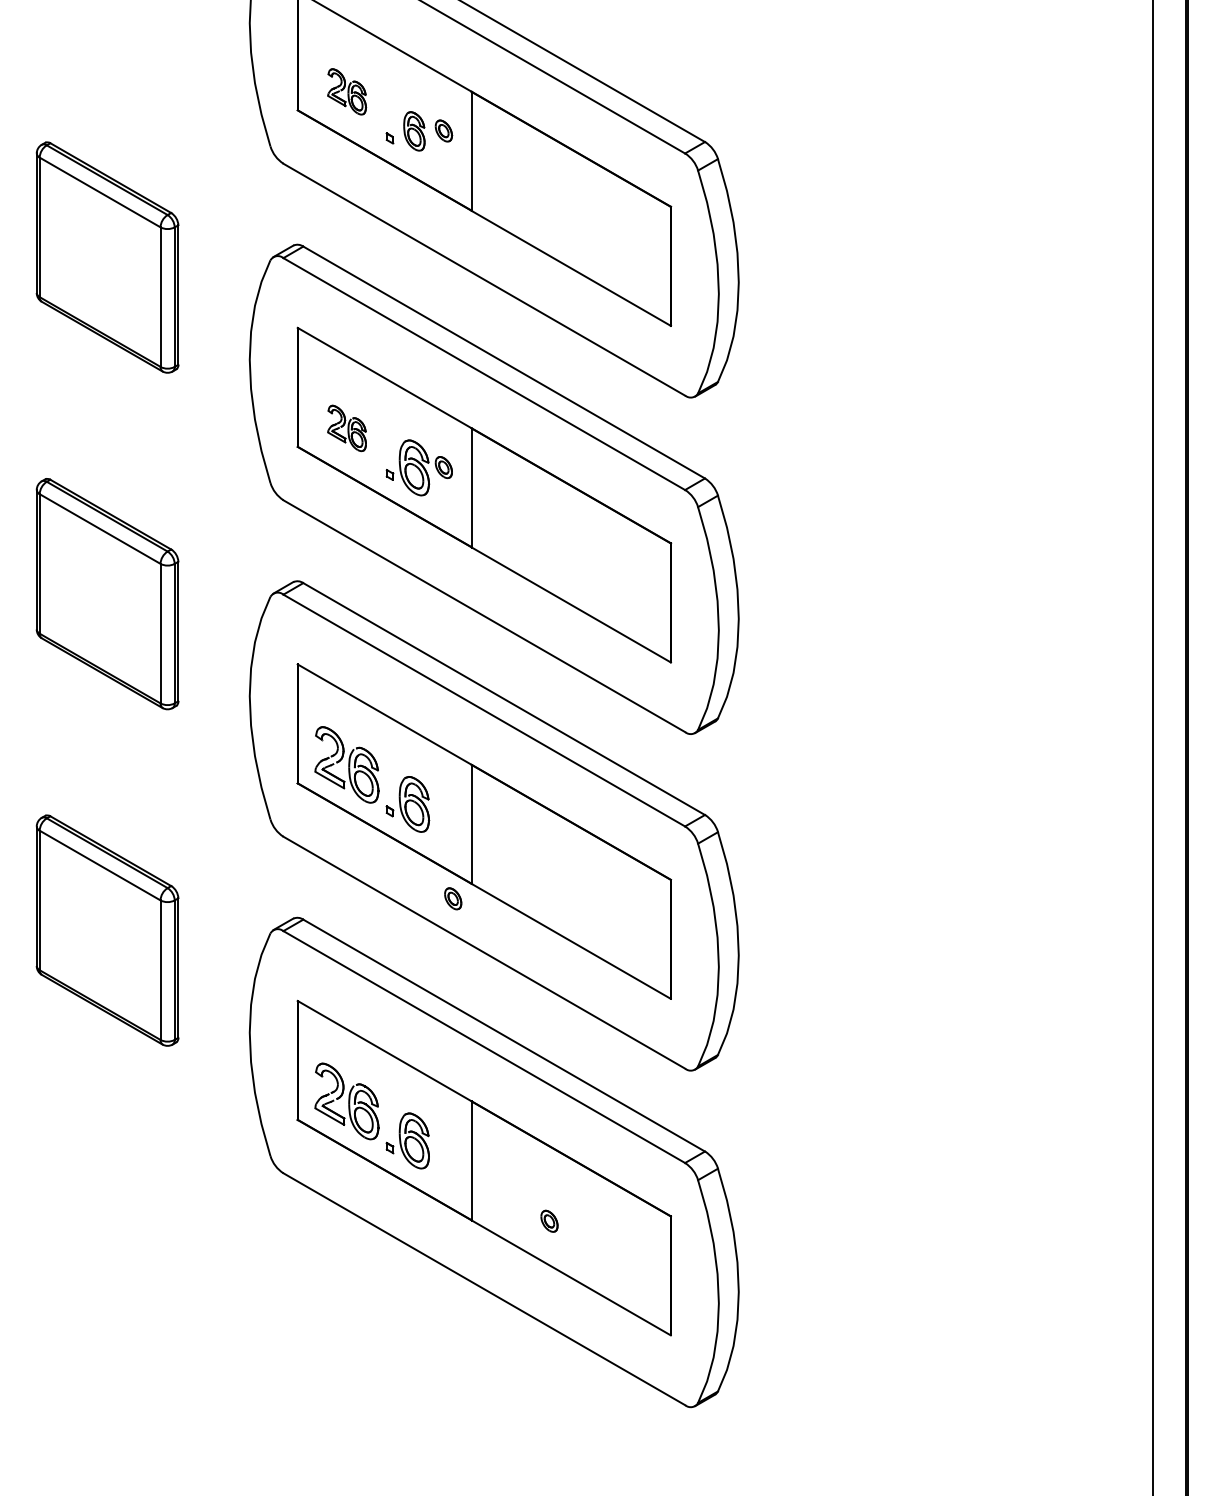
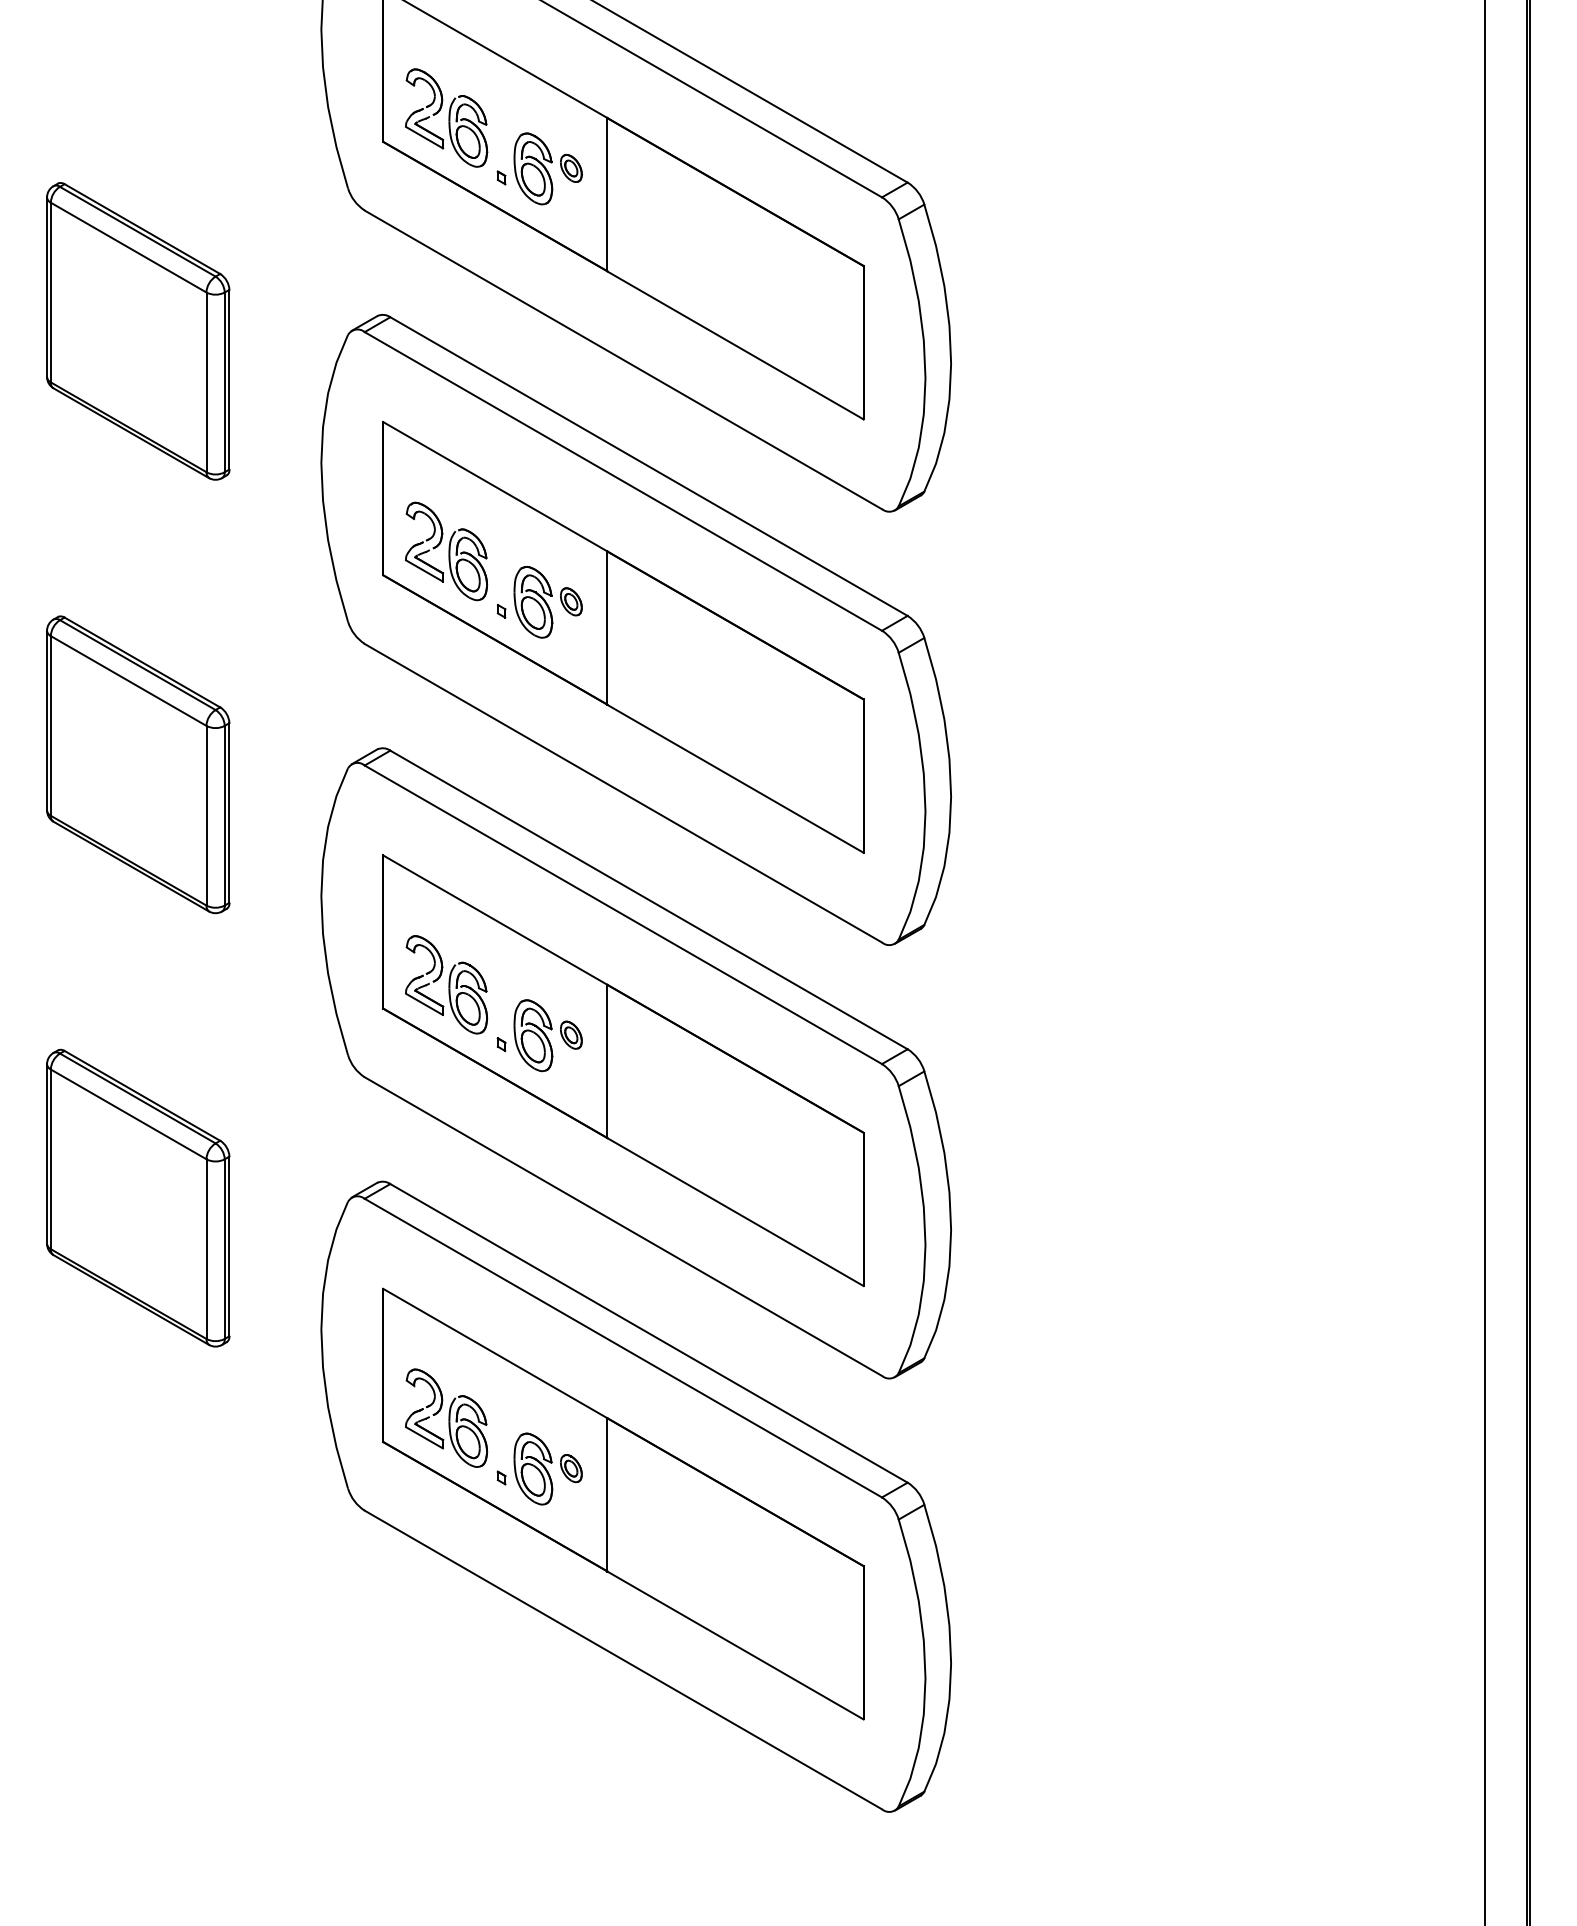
part: (346, 91) -> (446, 117), size x1.67
part: (414, 131) -> (533, 168), size x1.43
part: (346, 428) -> (446, 551), size x1.67
part: (453, 898) -> (571, 1034), moved
part: (549, 1221) -> (571, 1468), moved

